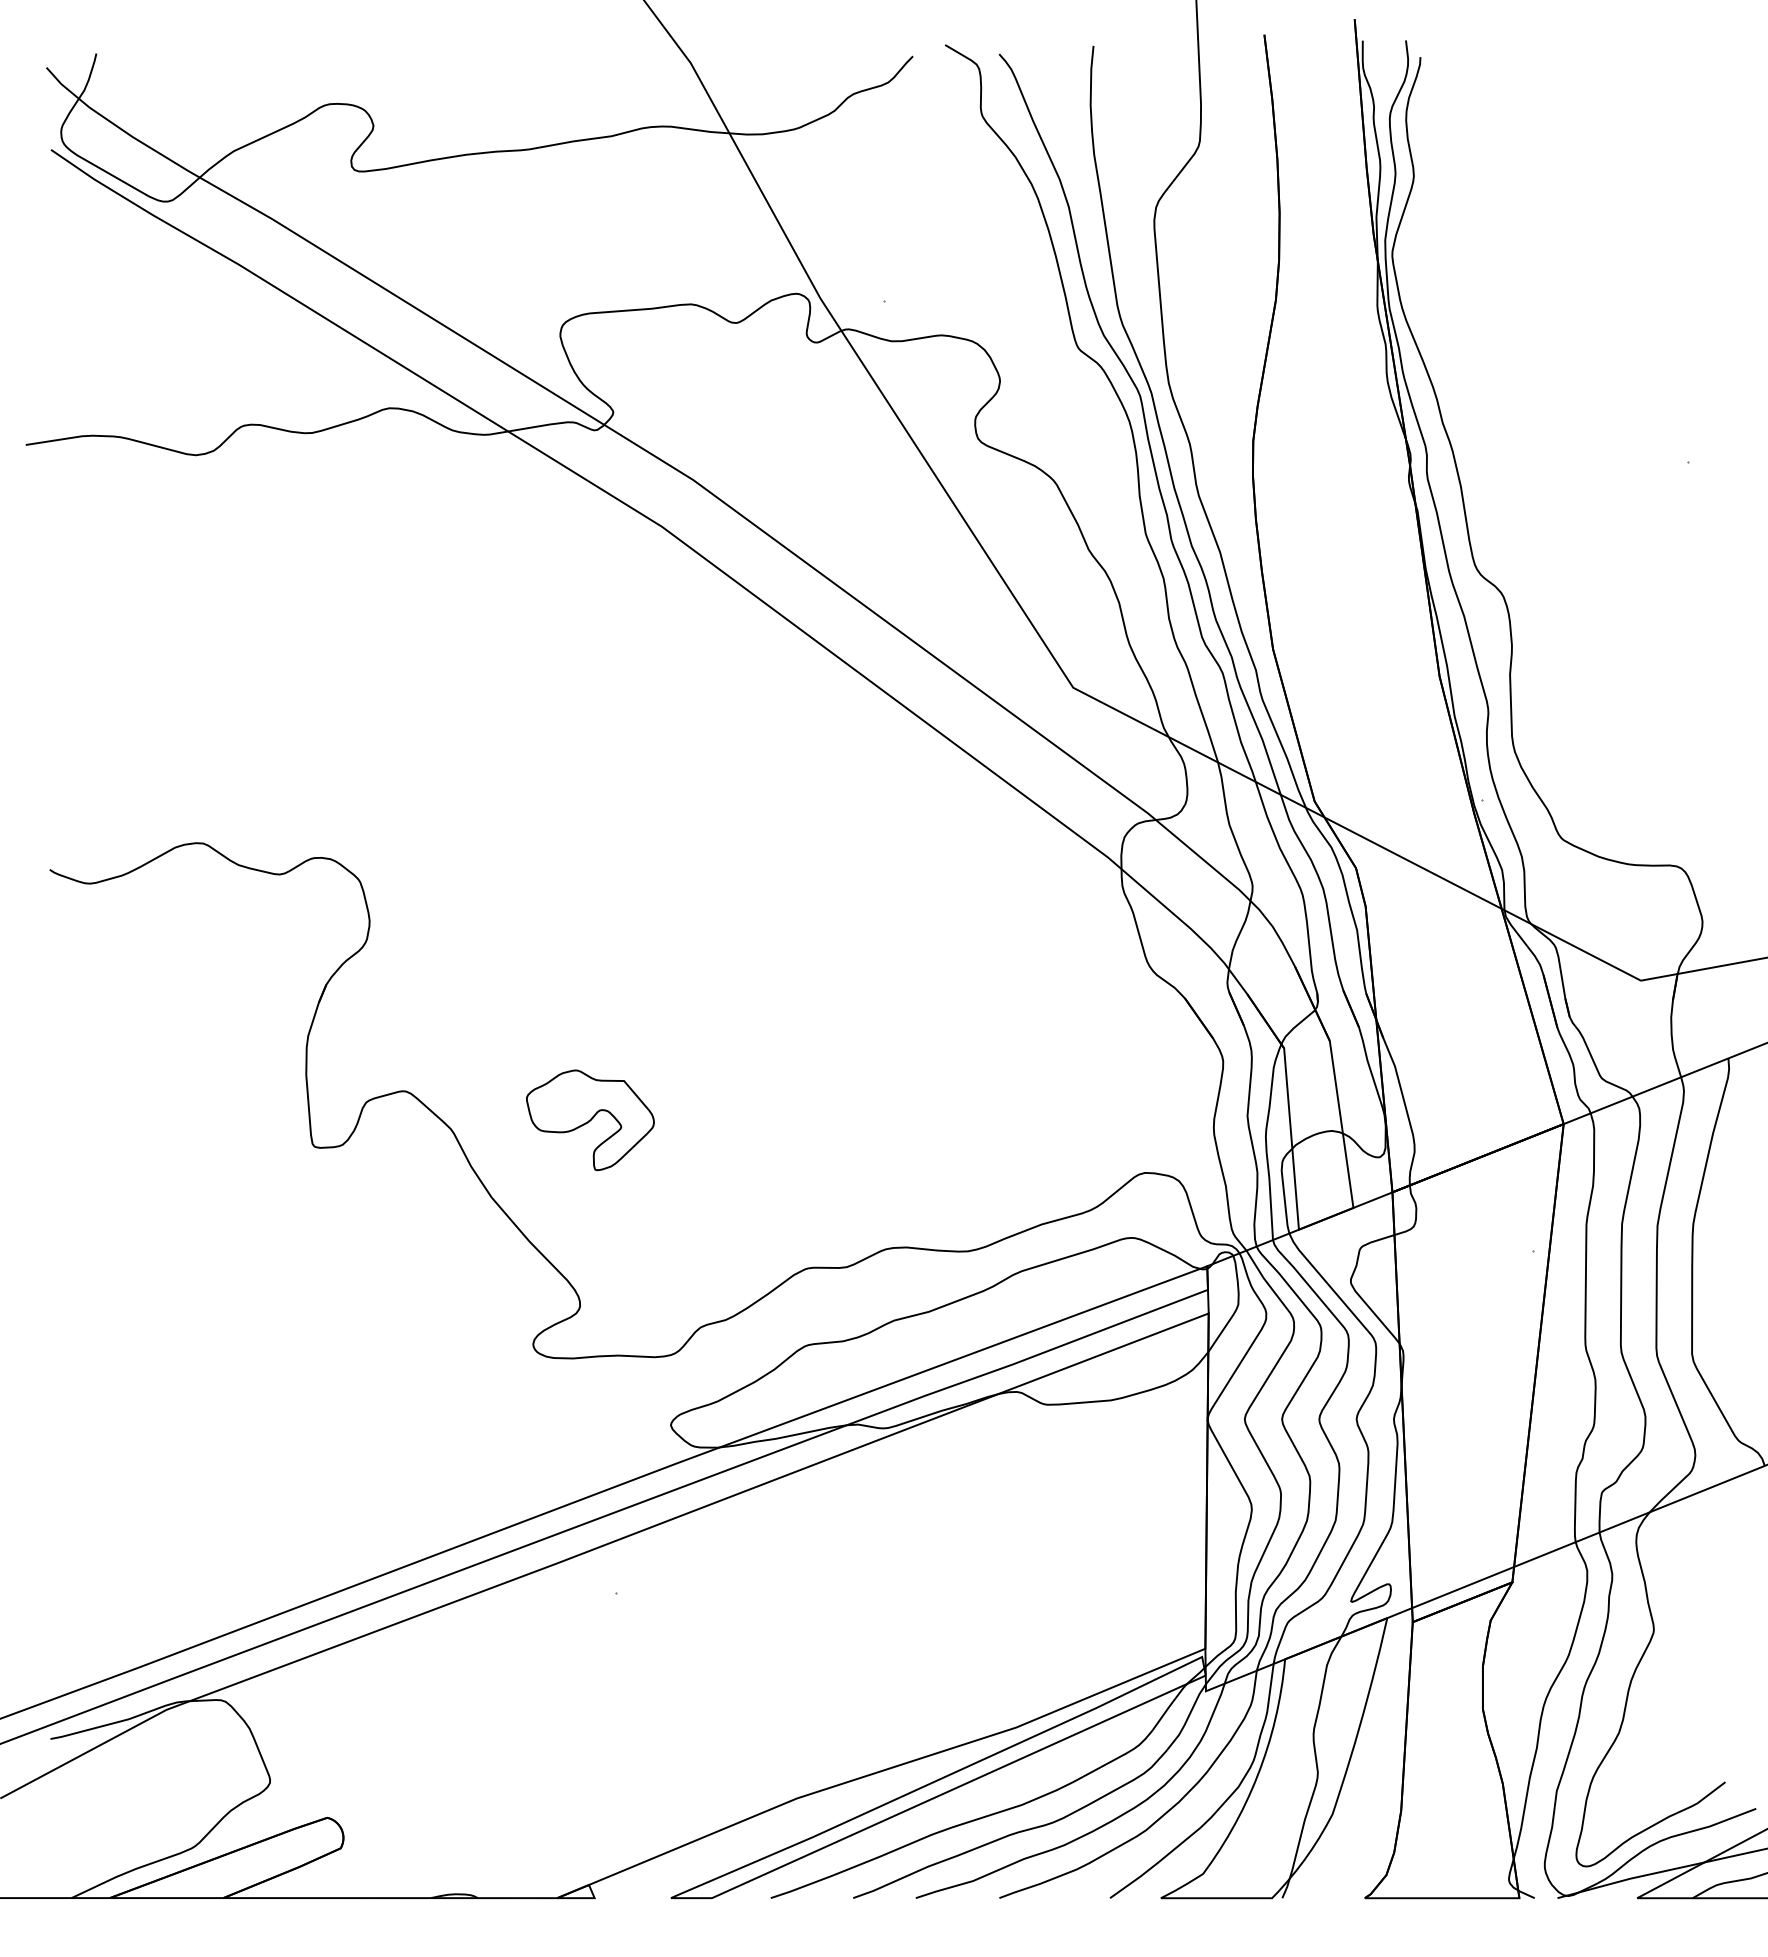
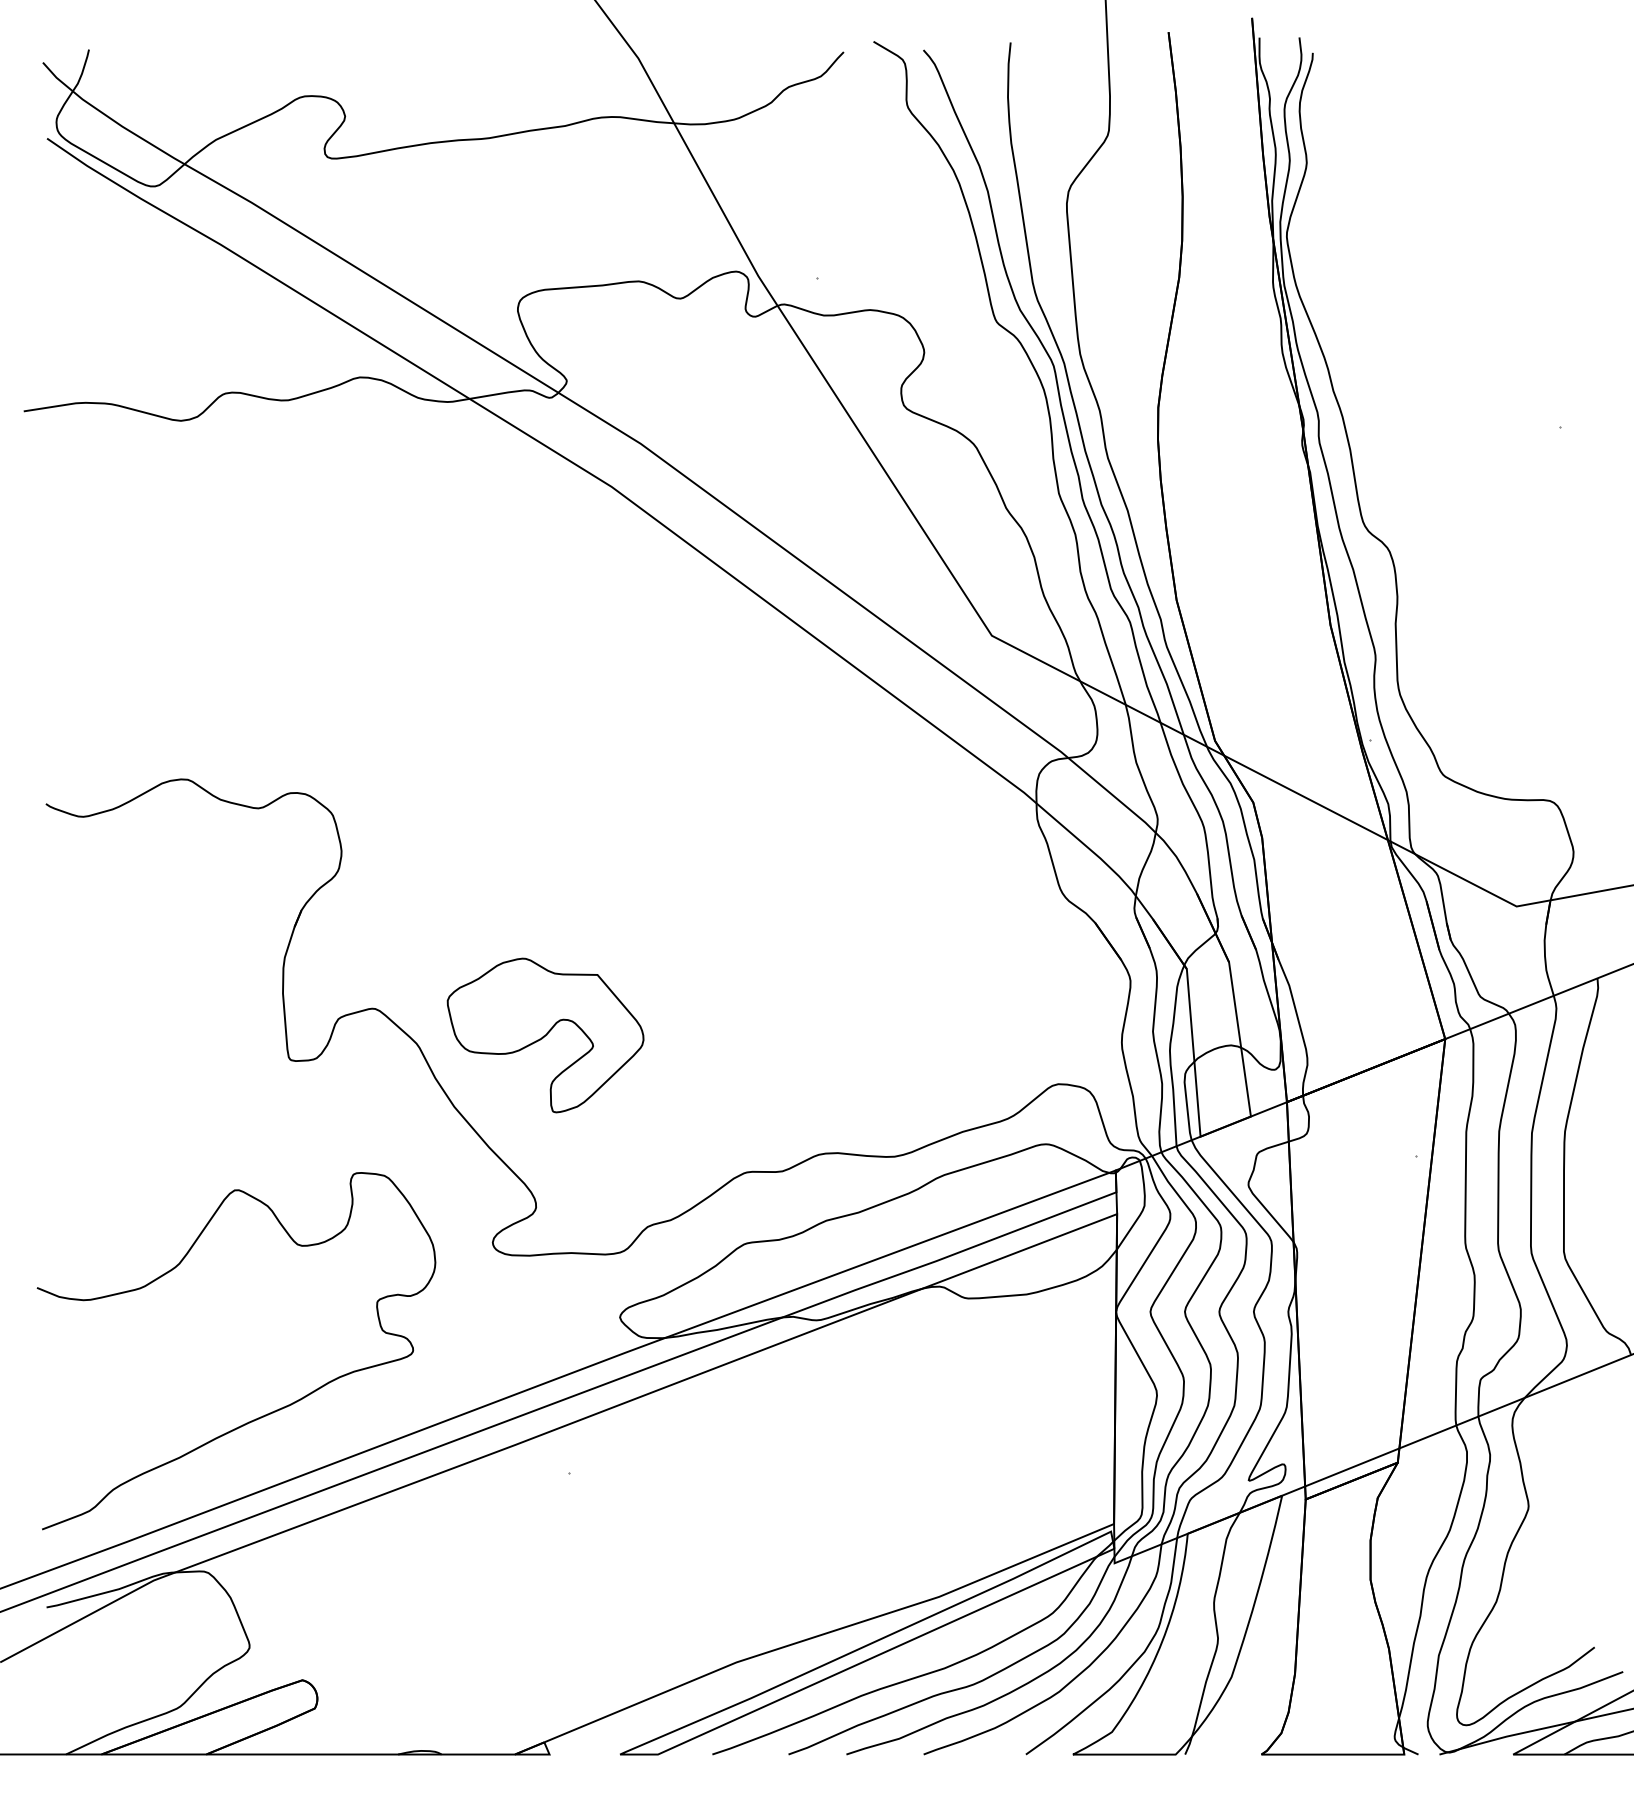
part: (590, 1120) -> (545, 1035), size x1.67
curve: (286, 1530) -> (264, 1414), added

